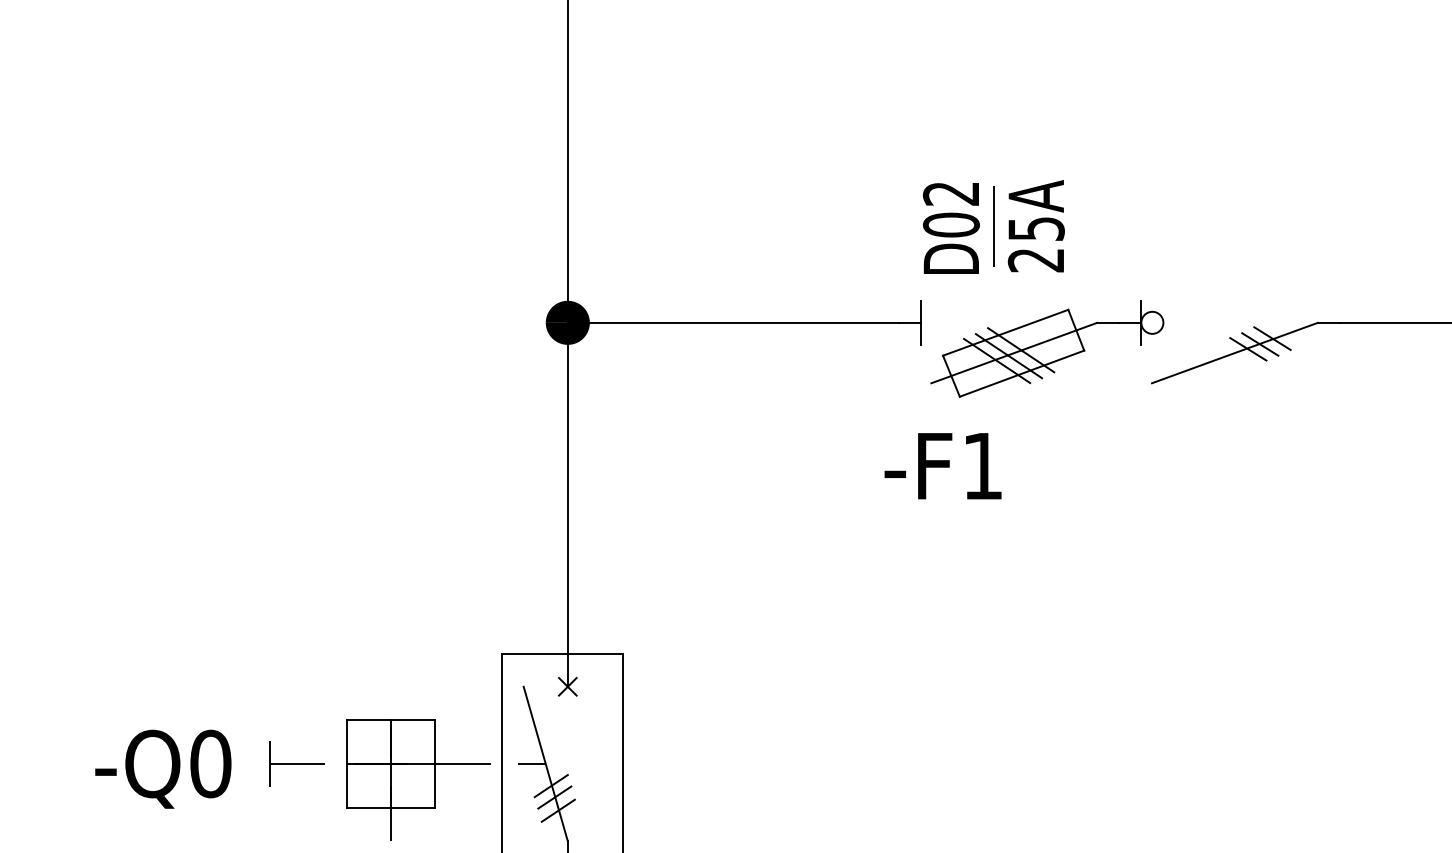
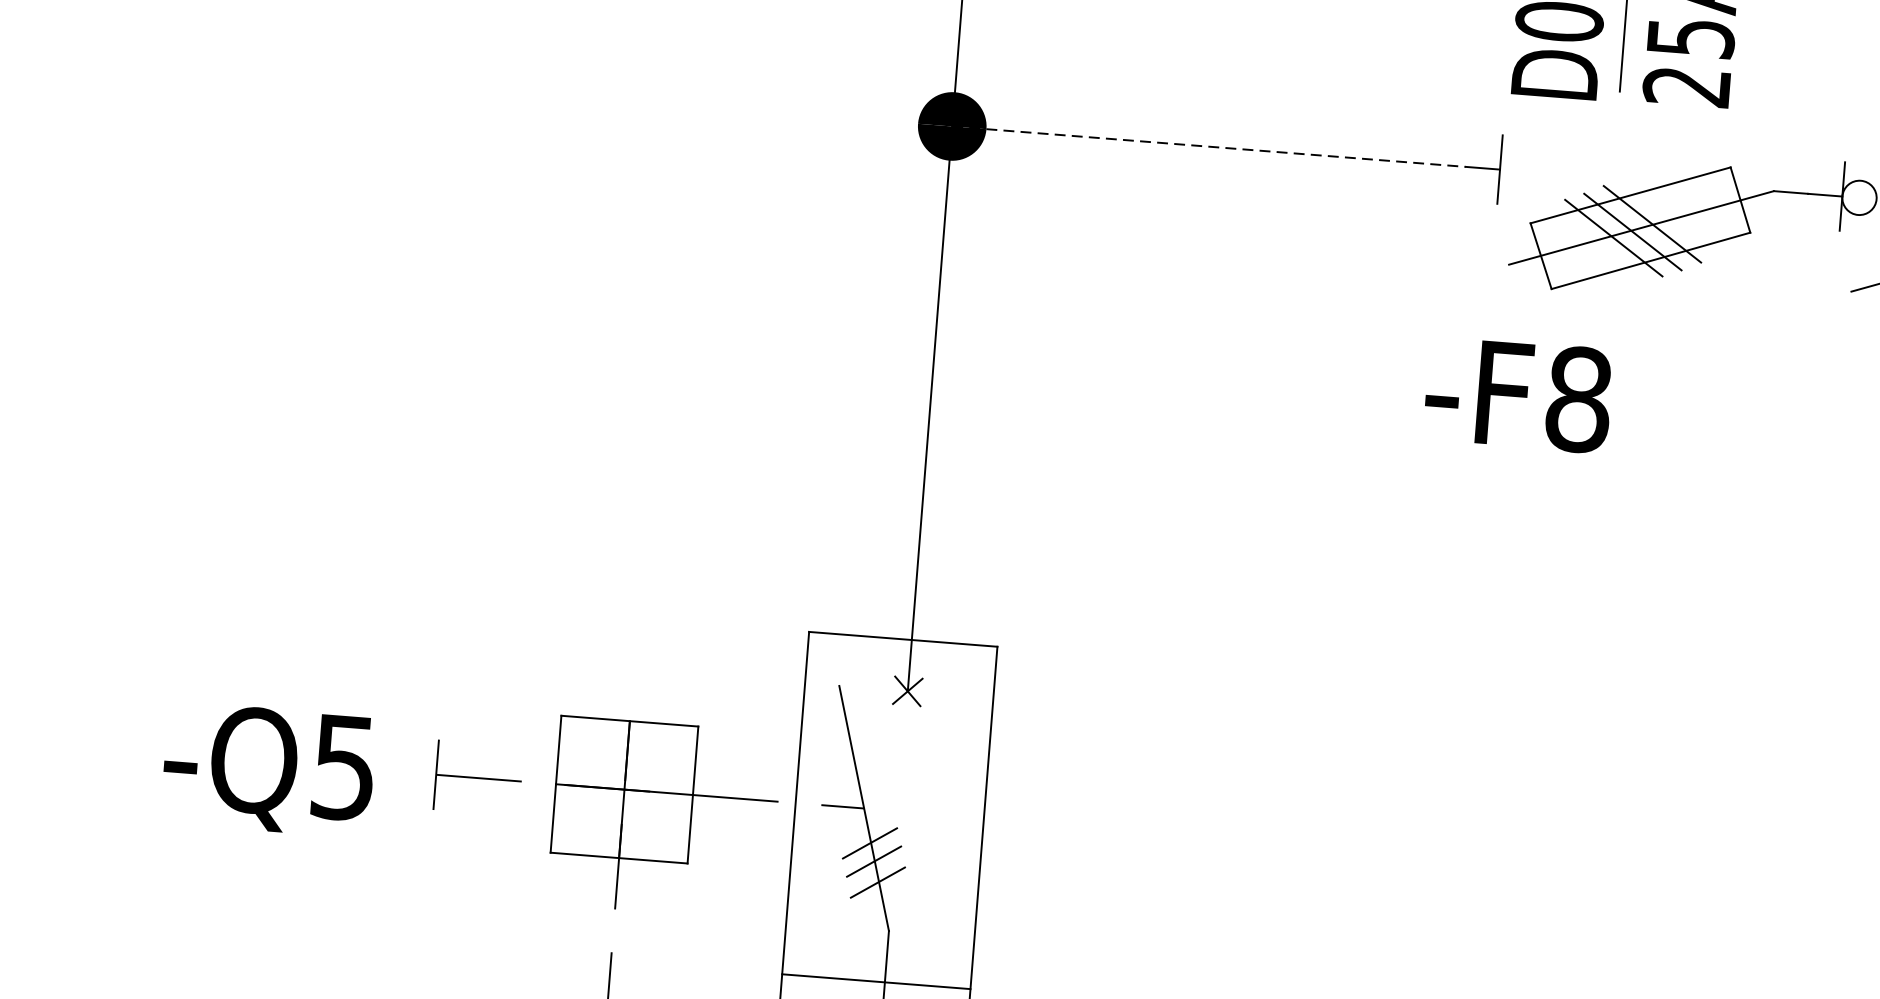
line: (733, 322) -> (1209, 146), solid -> dashed
text: (982, 466) -> (1578, 400), -F1 -> -F8
text: (210, 763) -> (343, 766), -Q0 -> -Q5

